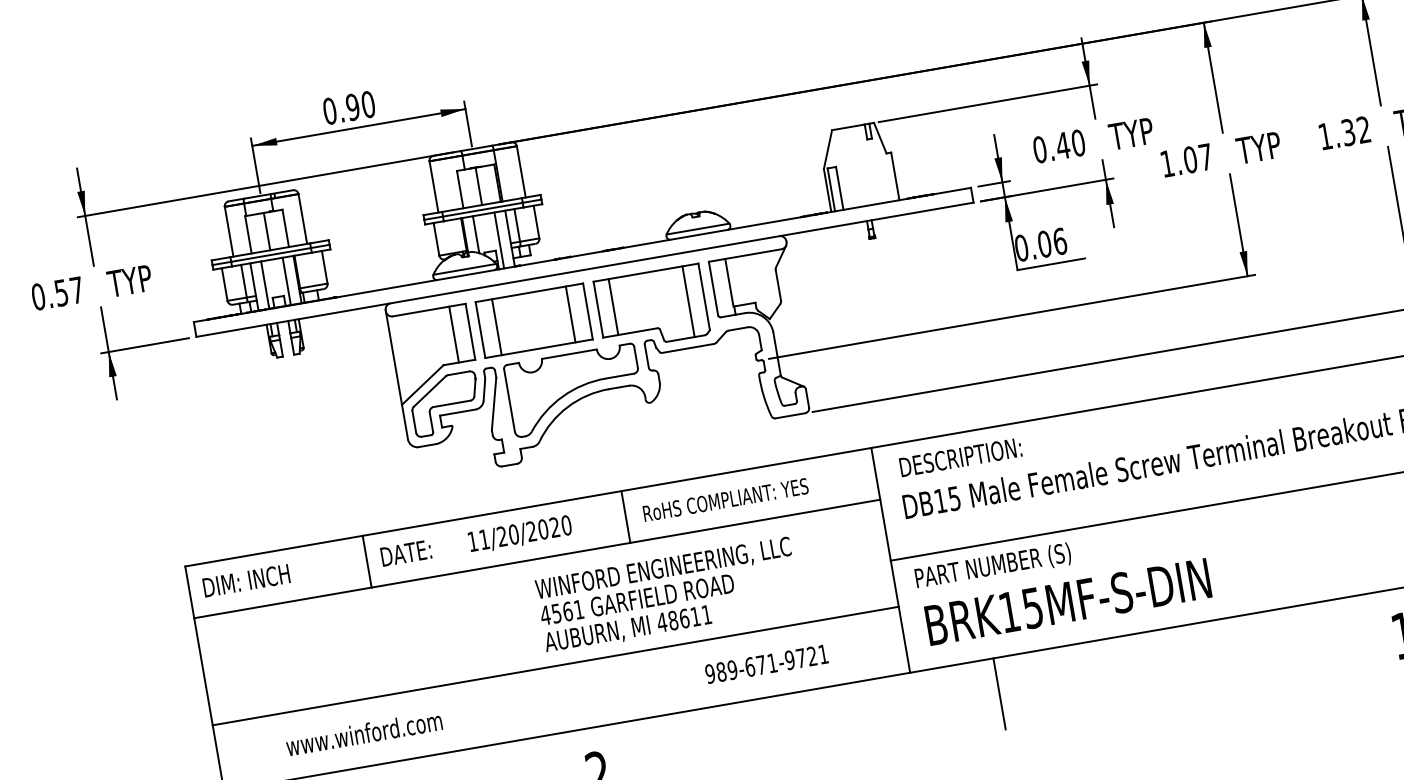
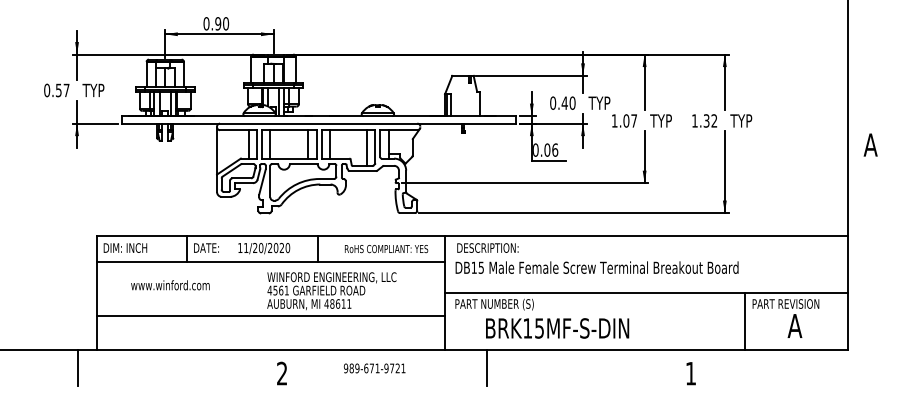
text: (725, 500) -> (386, 249), moved
text: (1068, 602) -> (557, 328), moved
text: (766, 664) -> (374, 368), moved
text: (364, 733) -> (170, 285), moved

